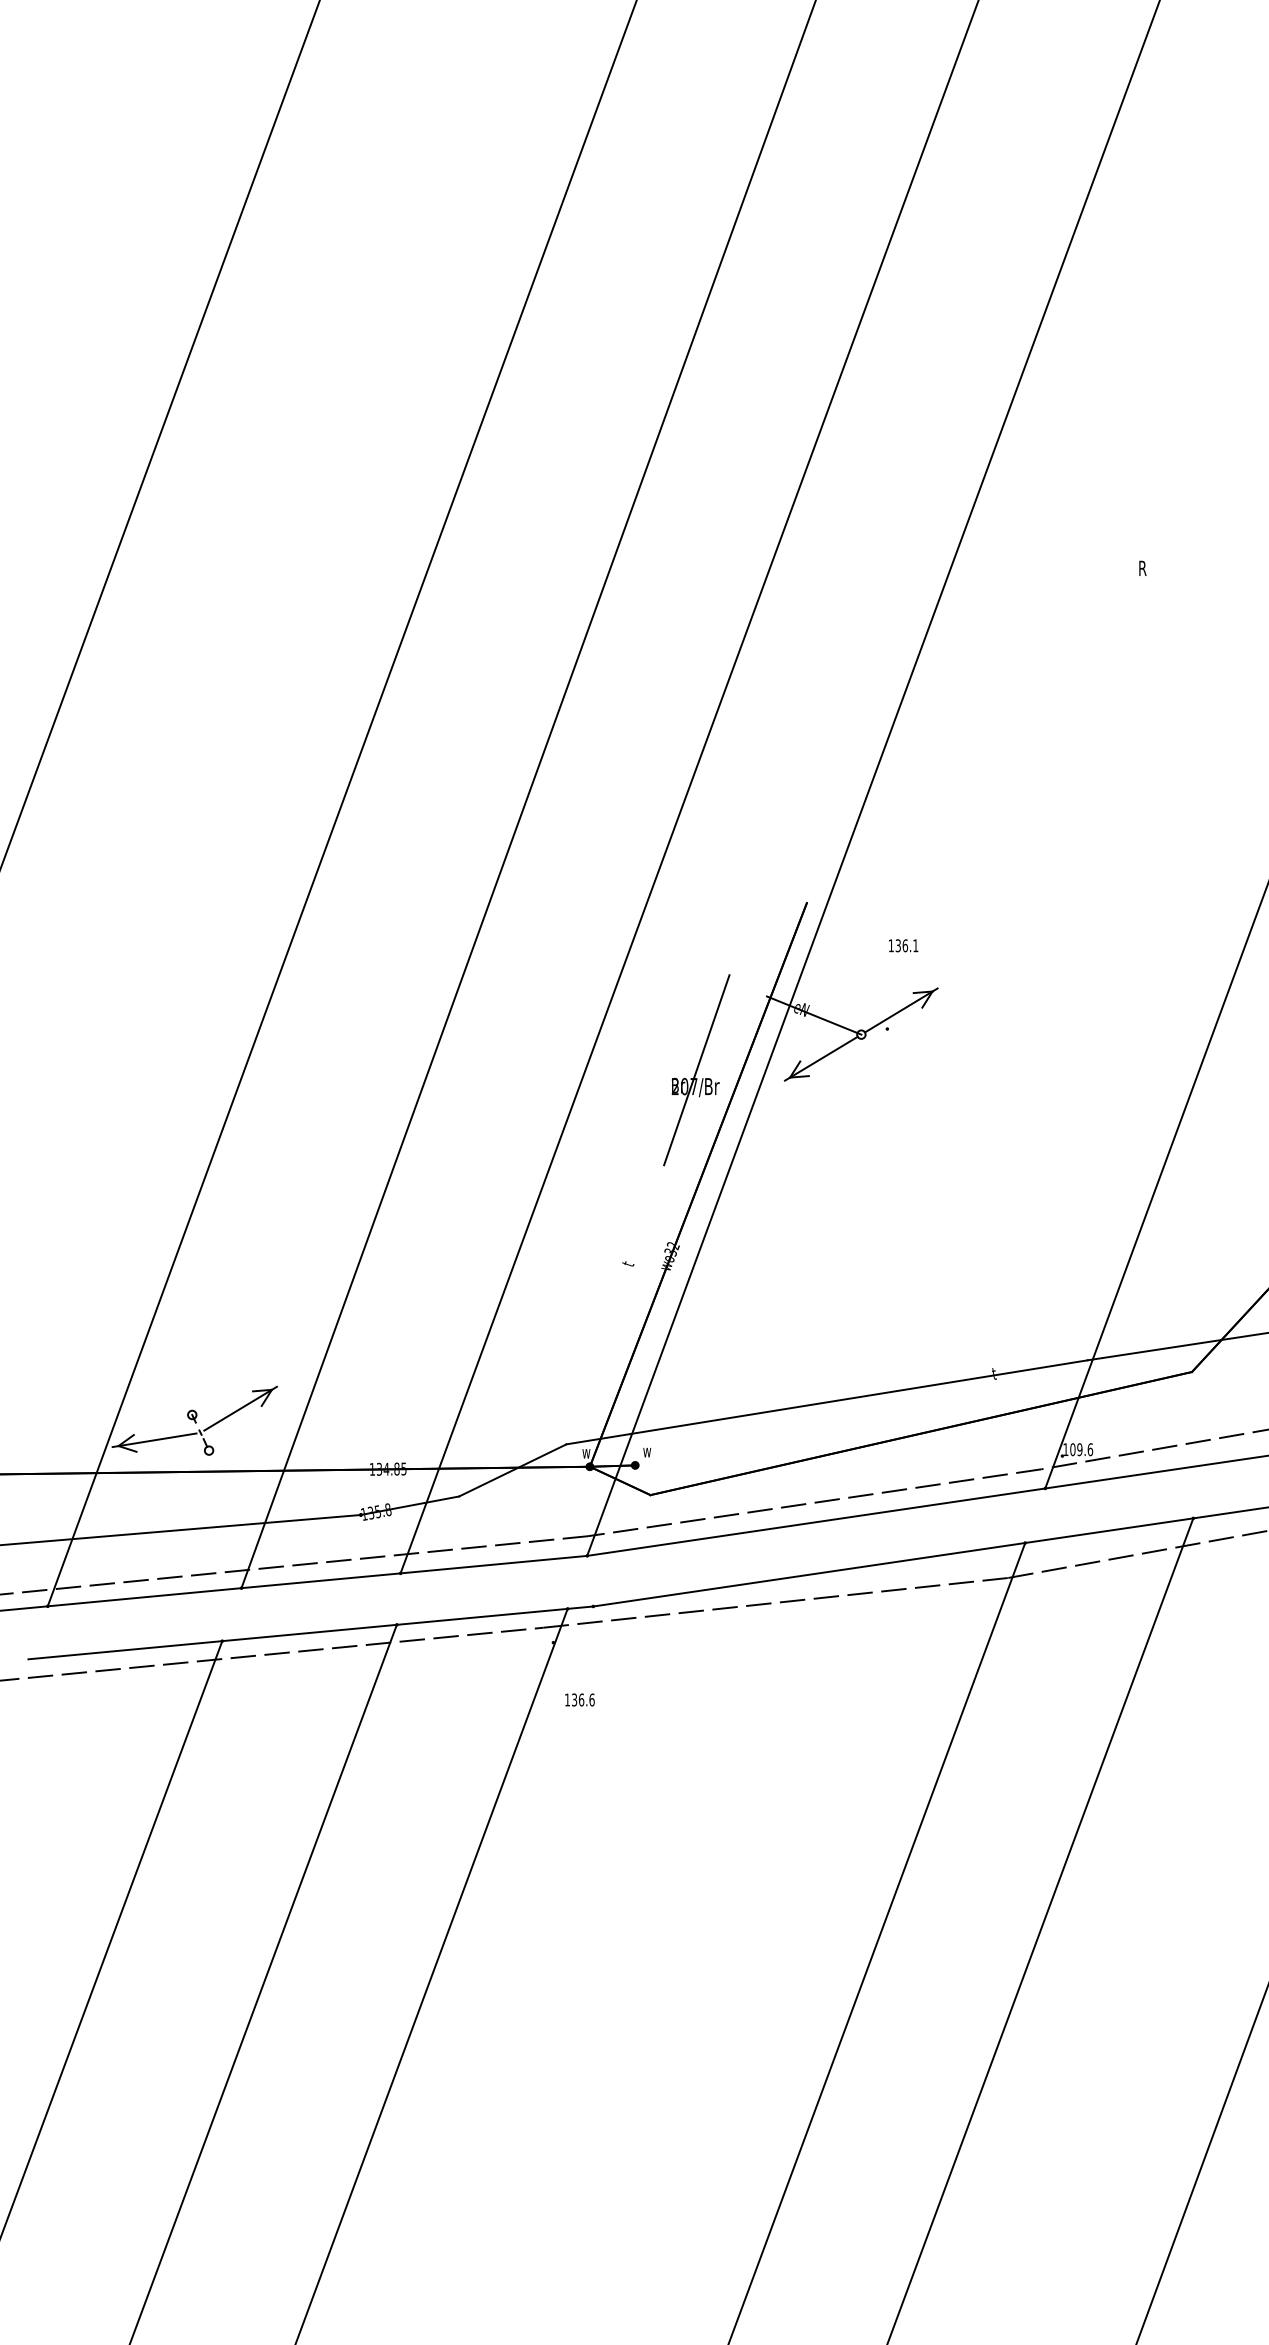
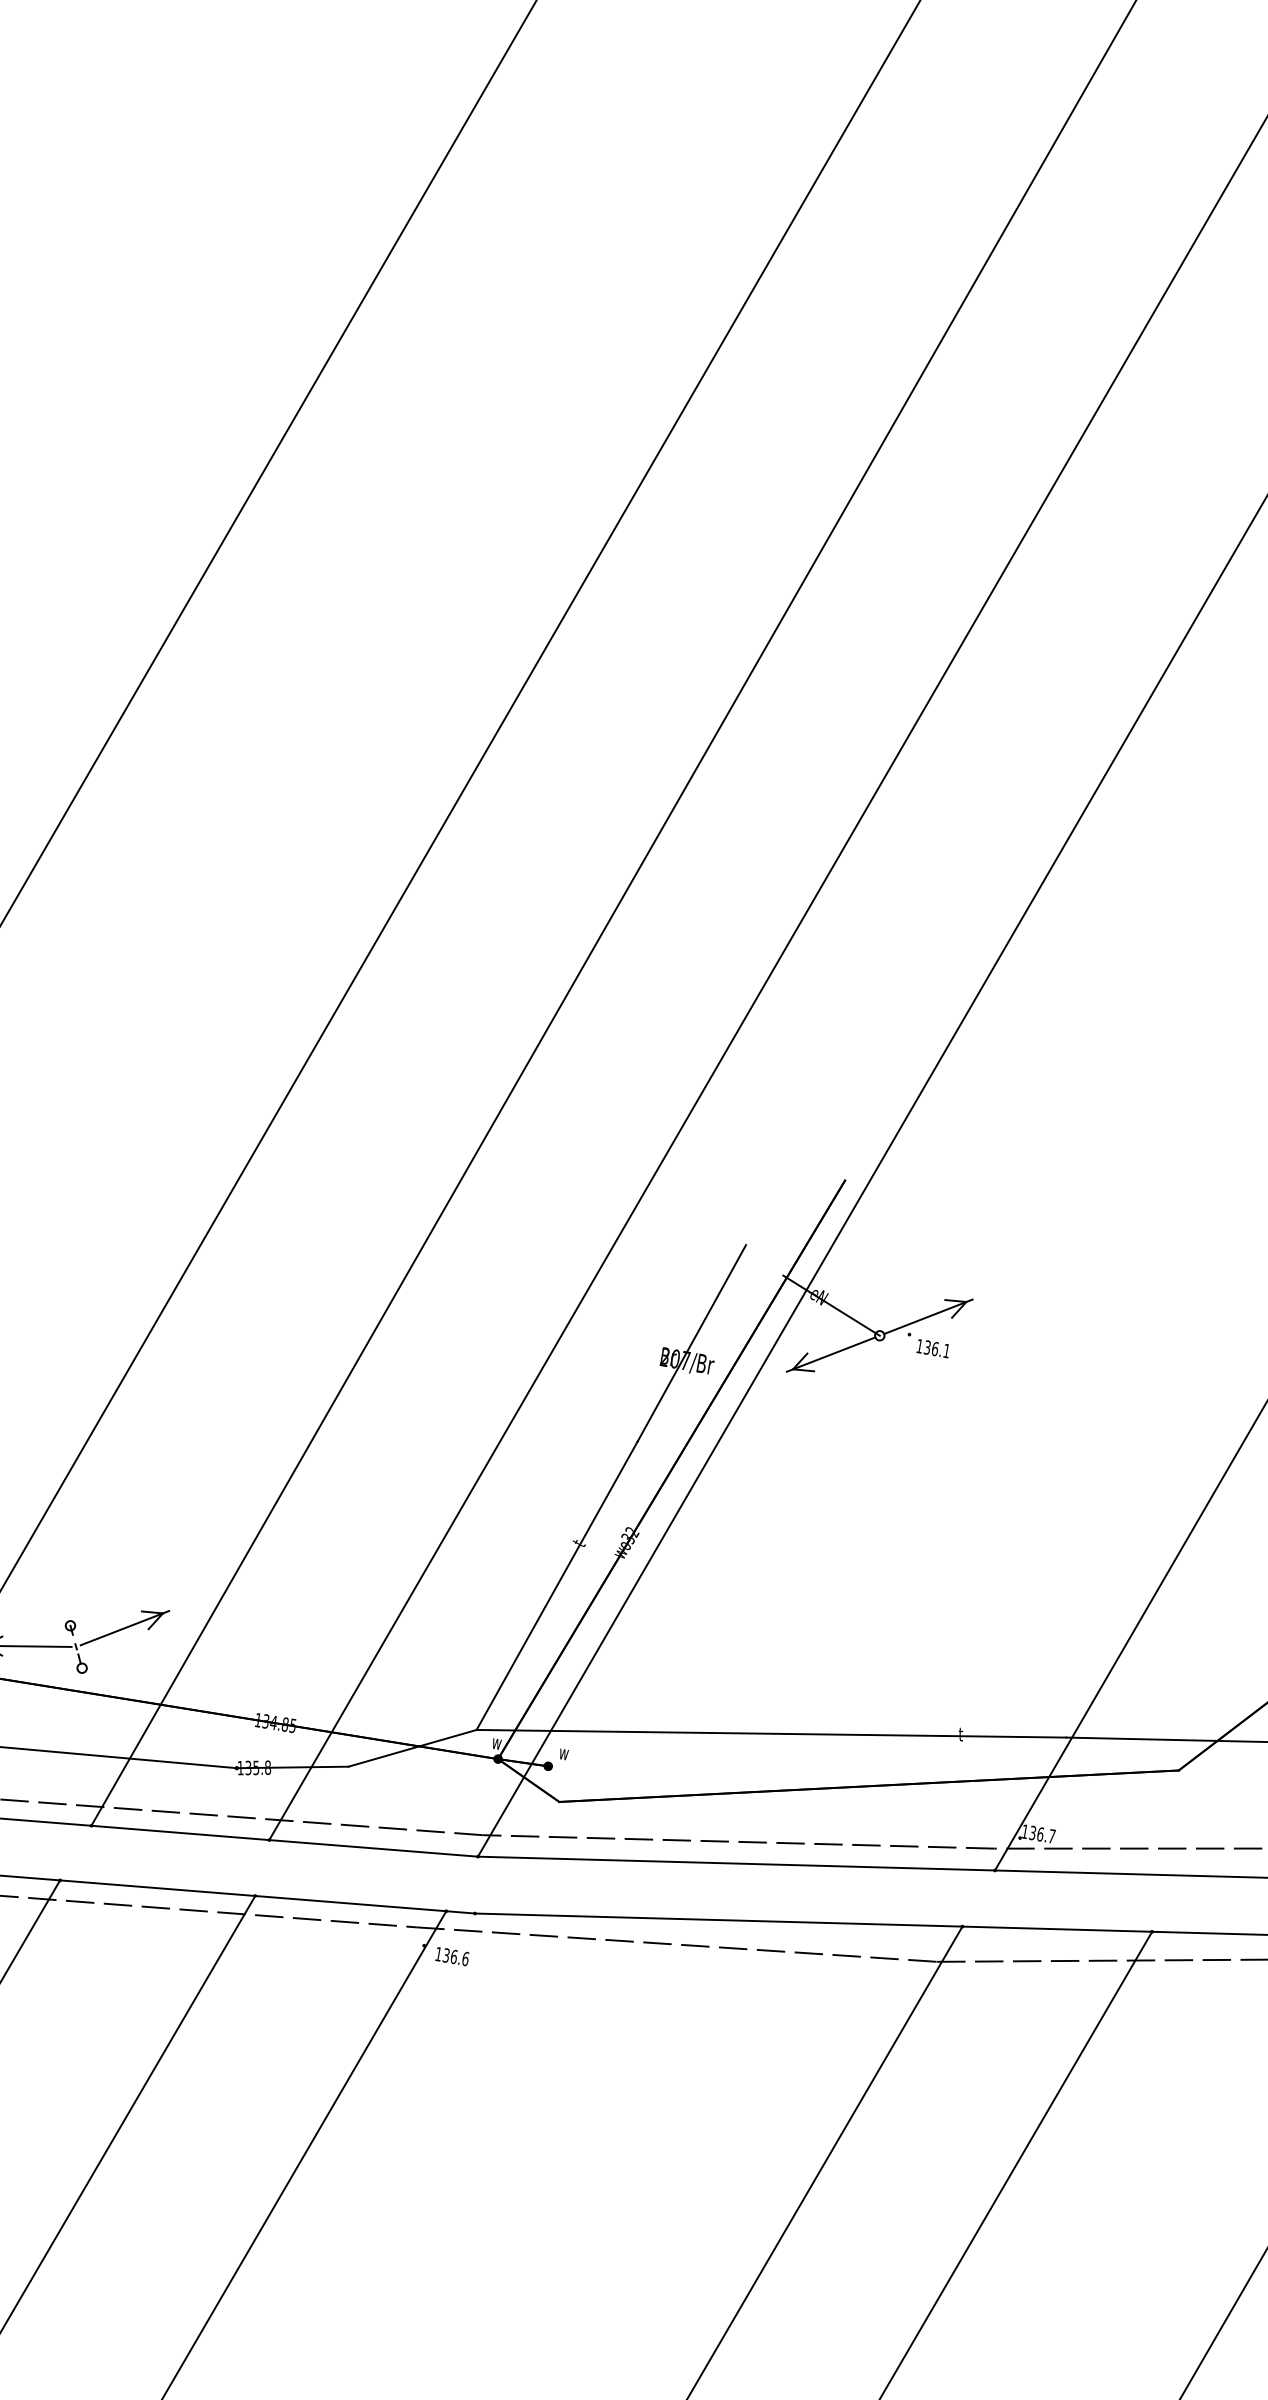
text: (903, 945) -> (933, 1348), moved
line: (615, 1304) -> (557, 1585), added
text: (1081, 1449) -> (1042, 1834), 109.6 -> 136.7
text: (579, 1699) -> (451, 1955), moved

